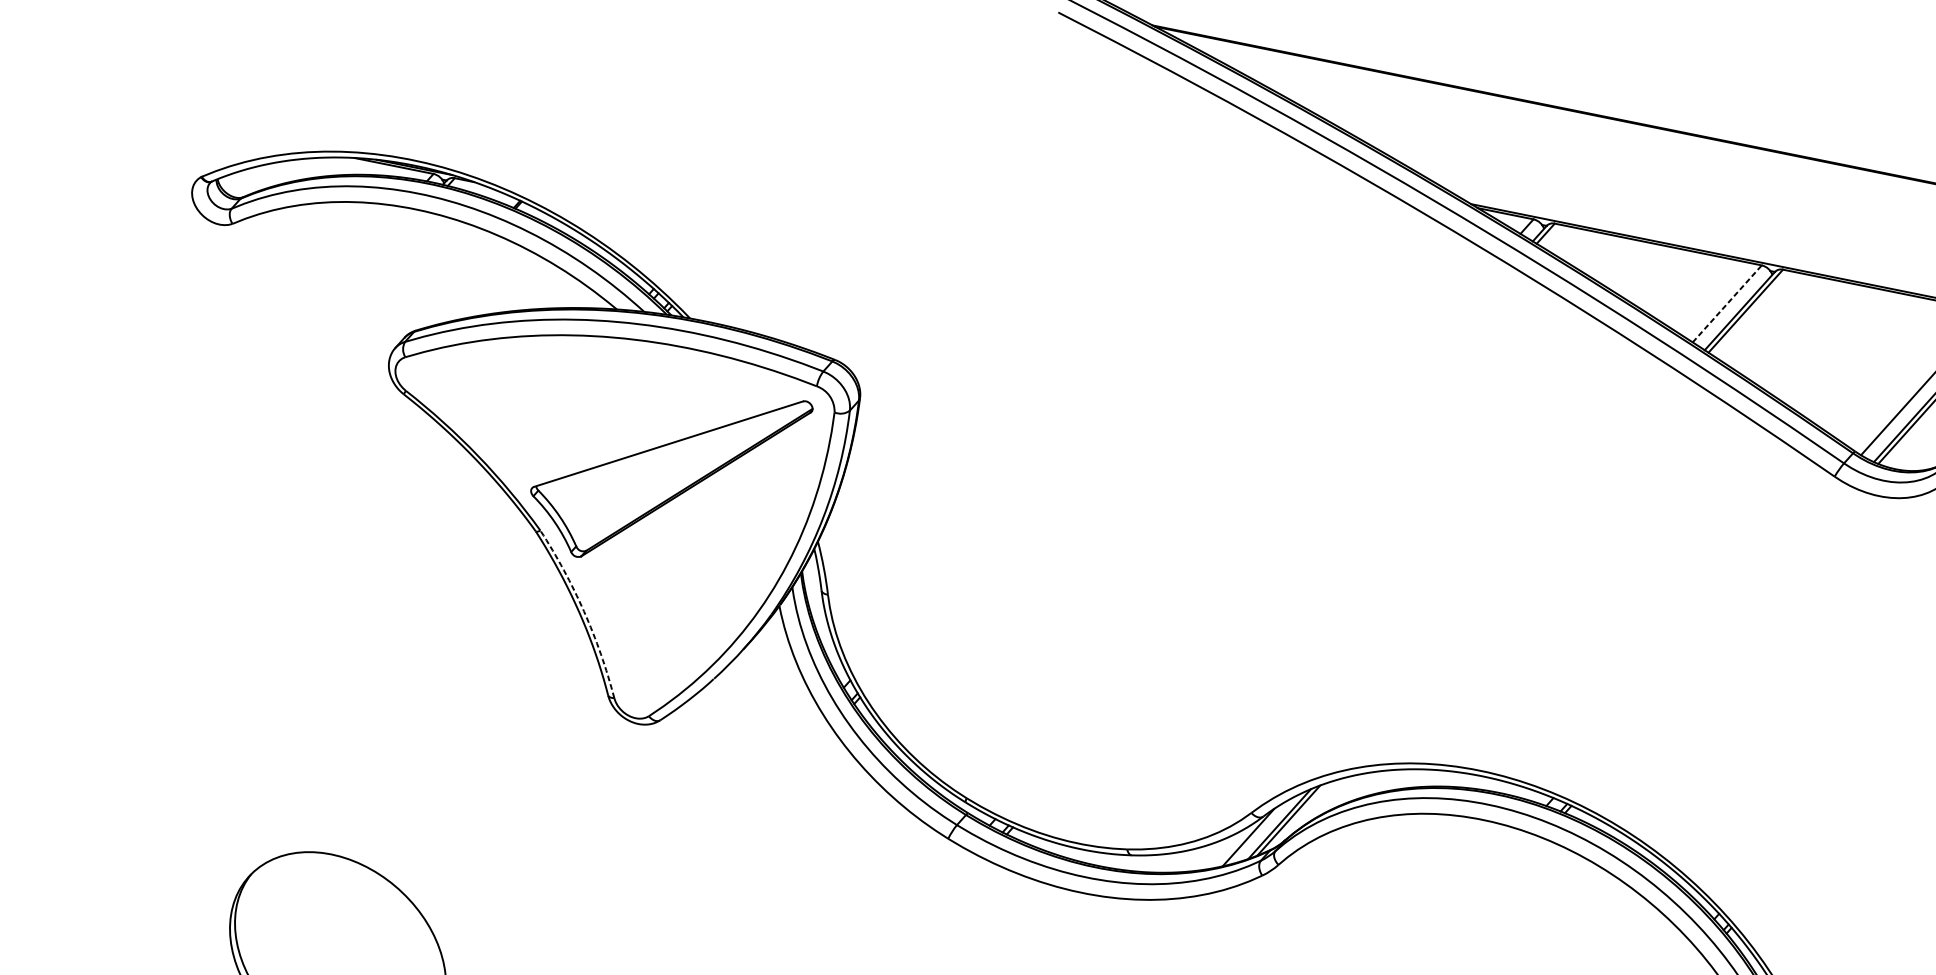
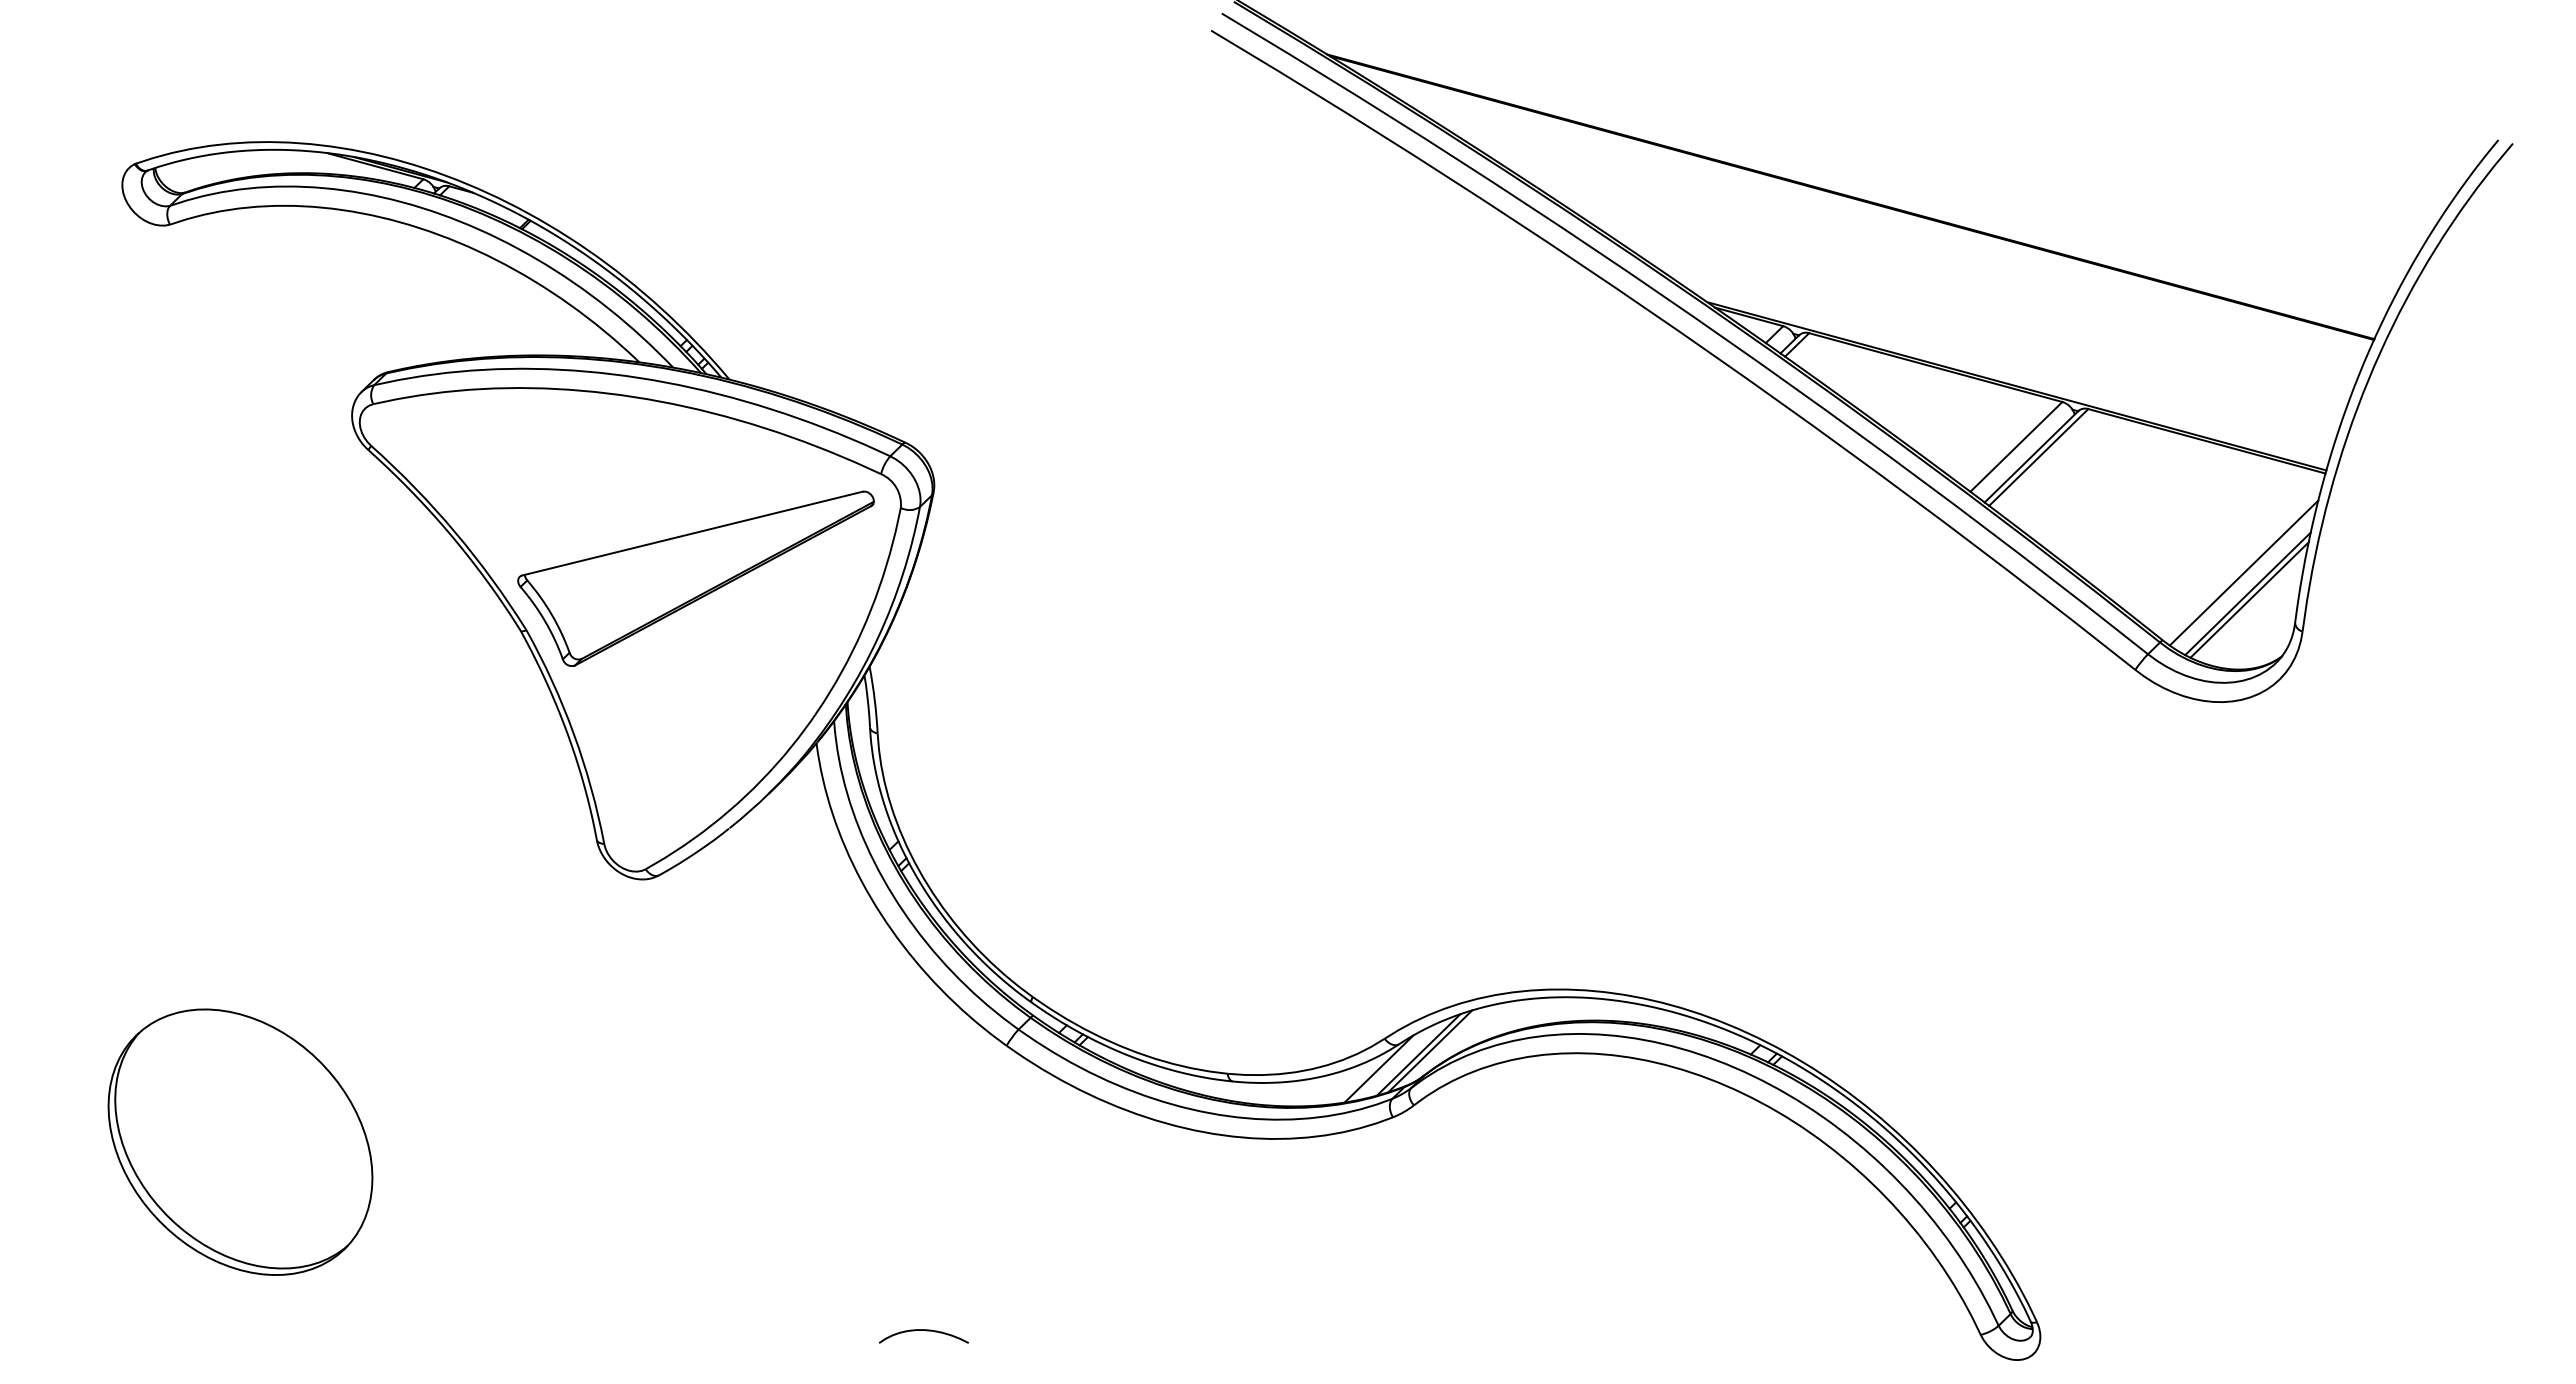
line: (1727, 303) -> (2016, 446), dashed -> solid
arc: (583, 611) -> (573, 734), dashed -> solid

